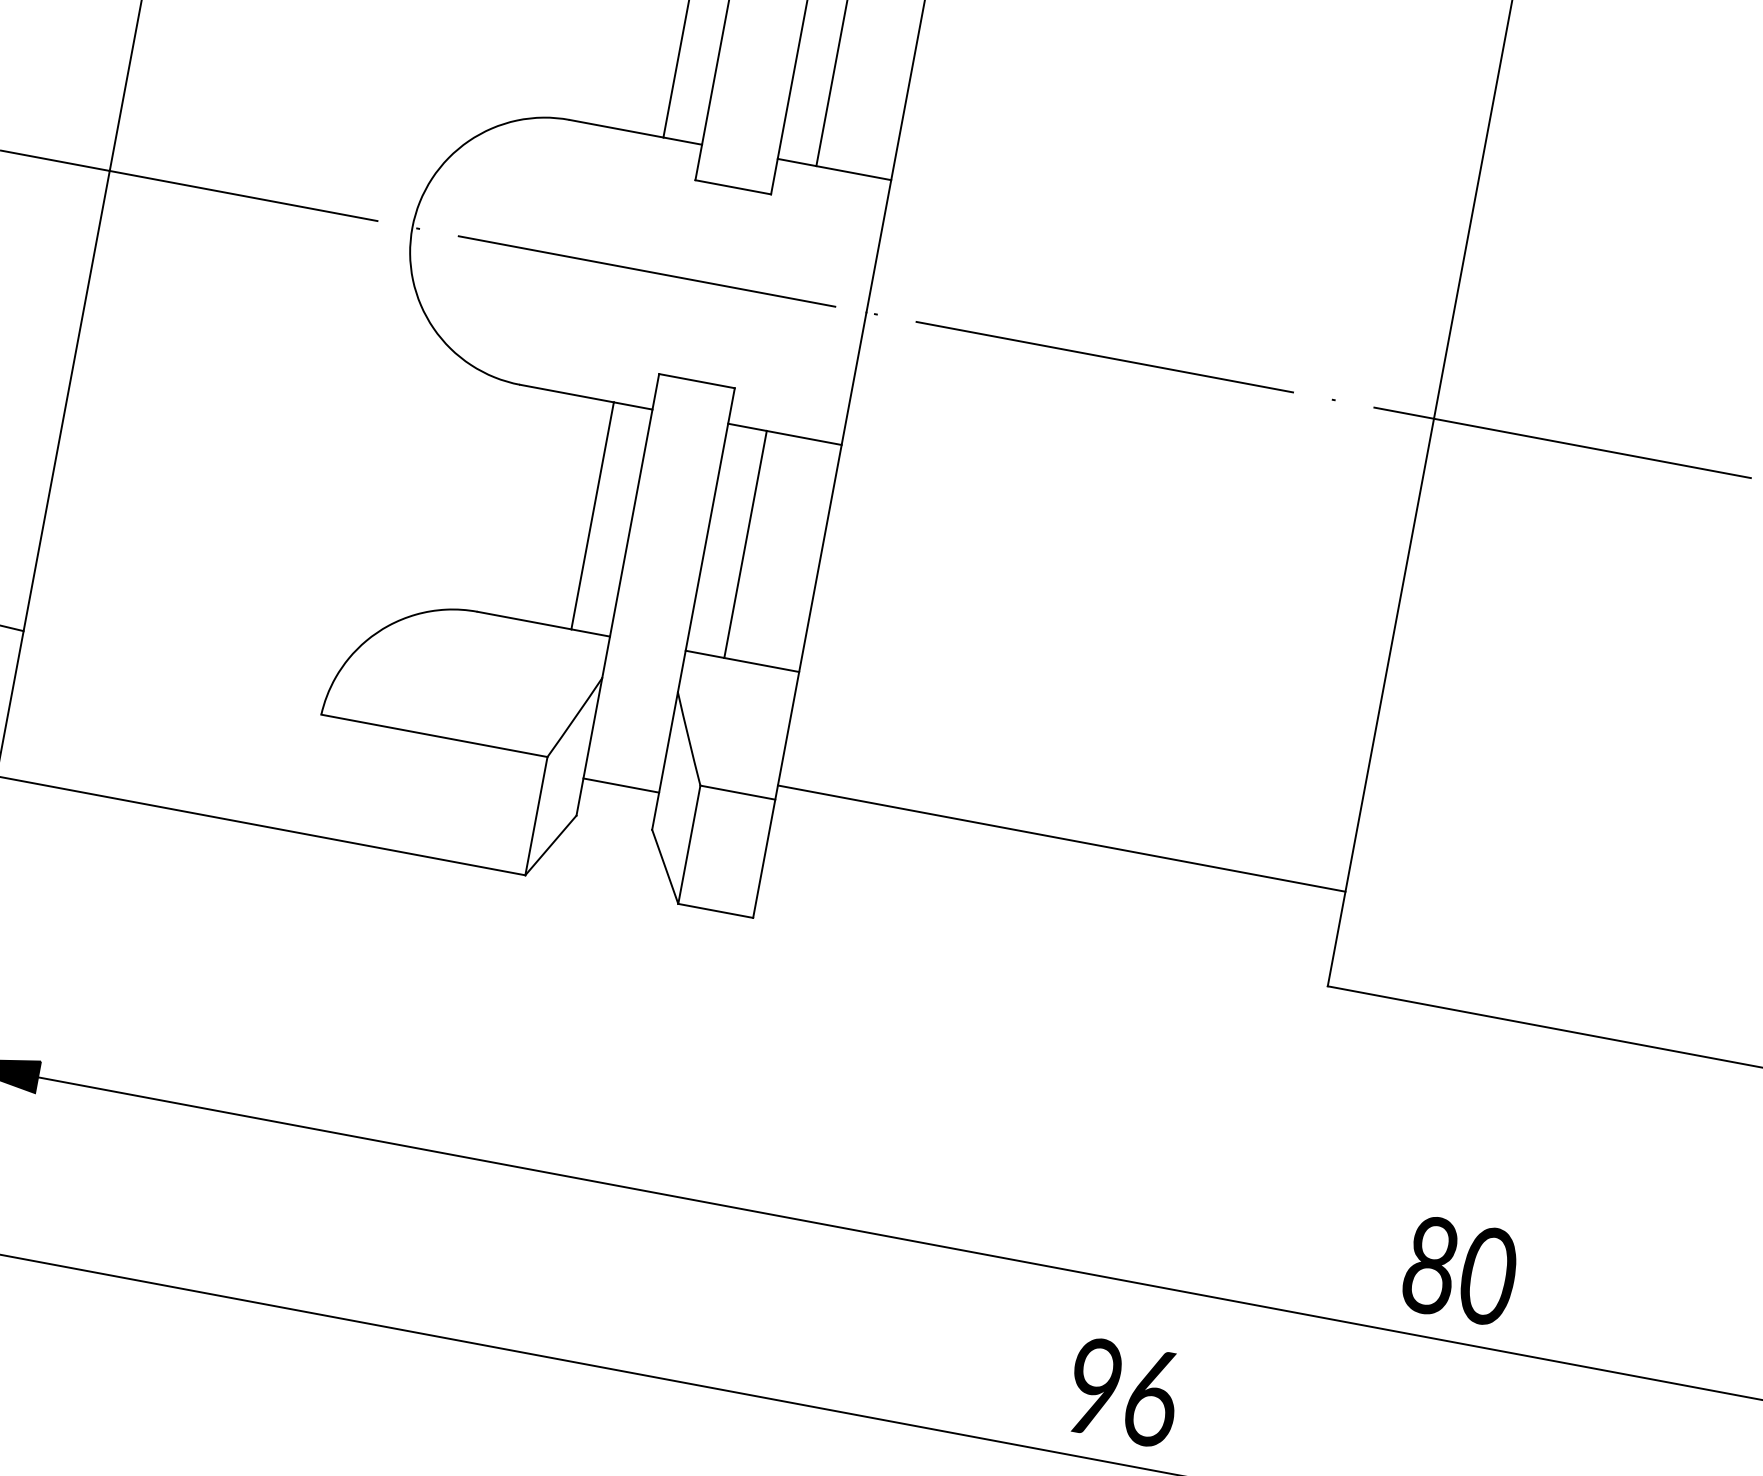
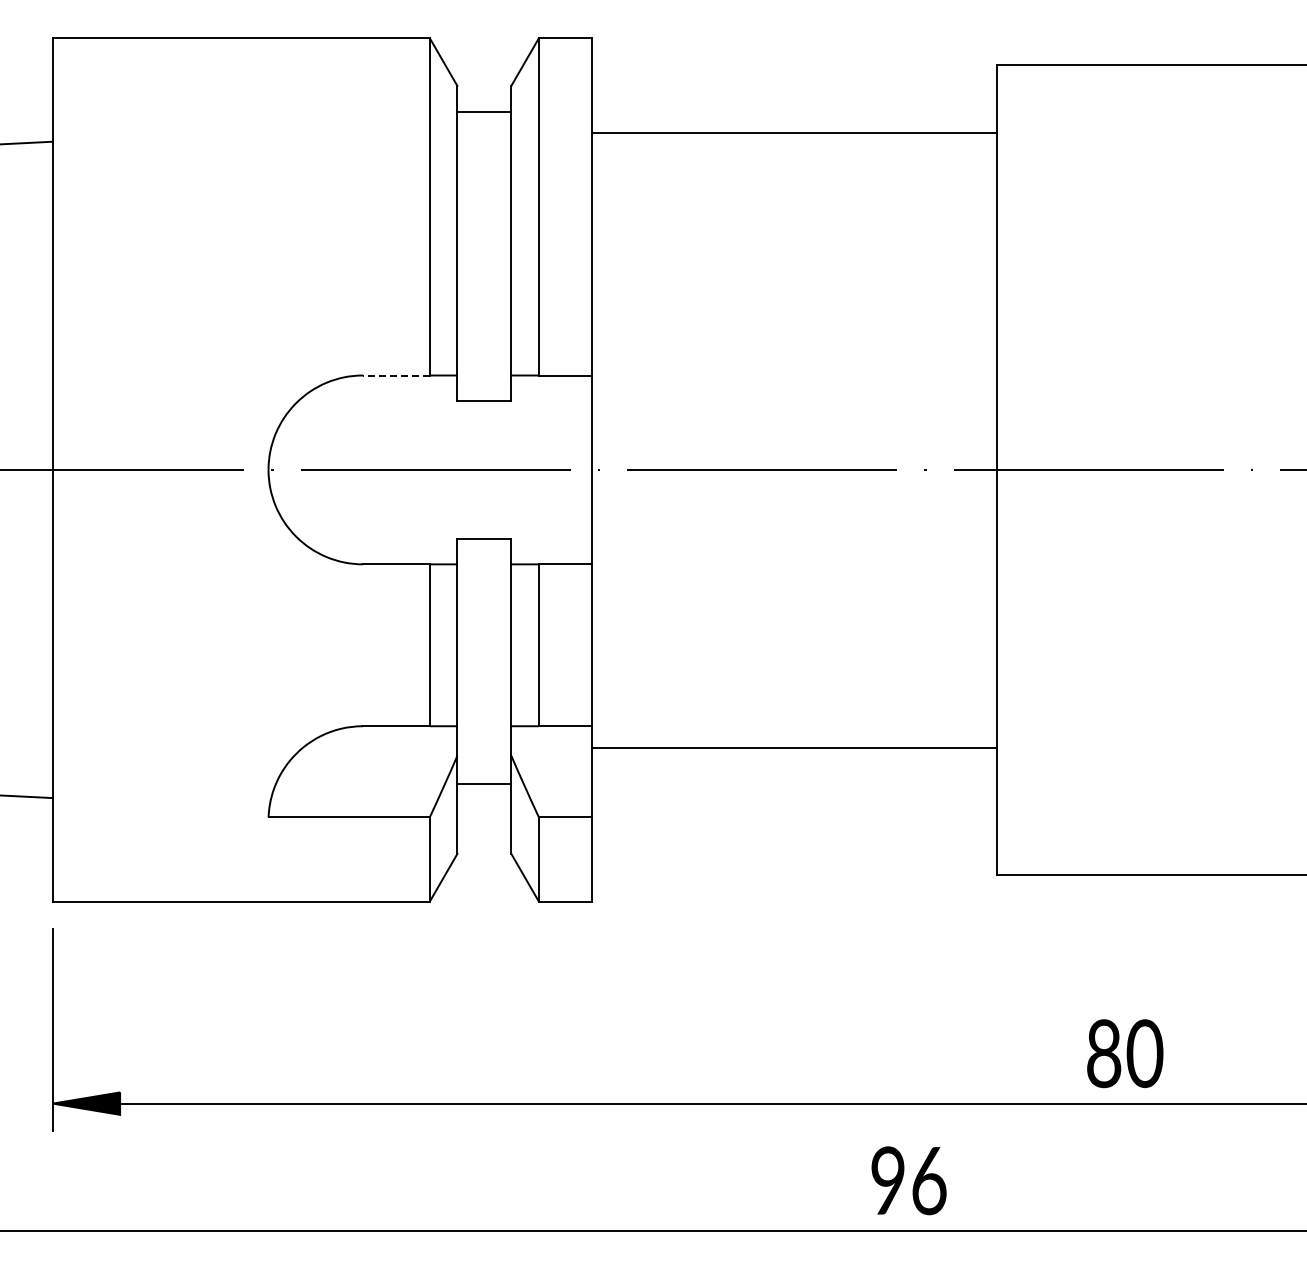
line: (615, 128) -> (395, 375), solid -> dashed
line: (621, 785) -> (484, 784), moved
line: (1061, 839) -> (794, 748), moved

